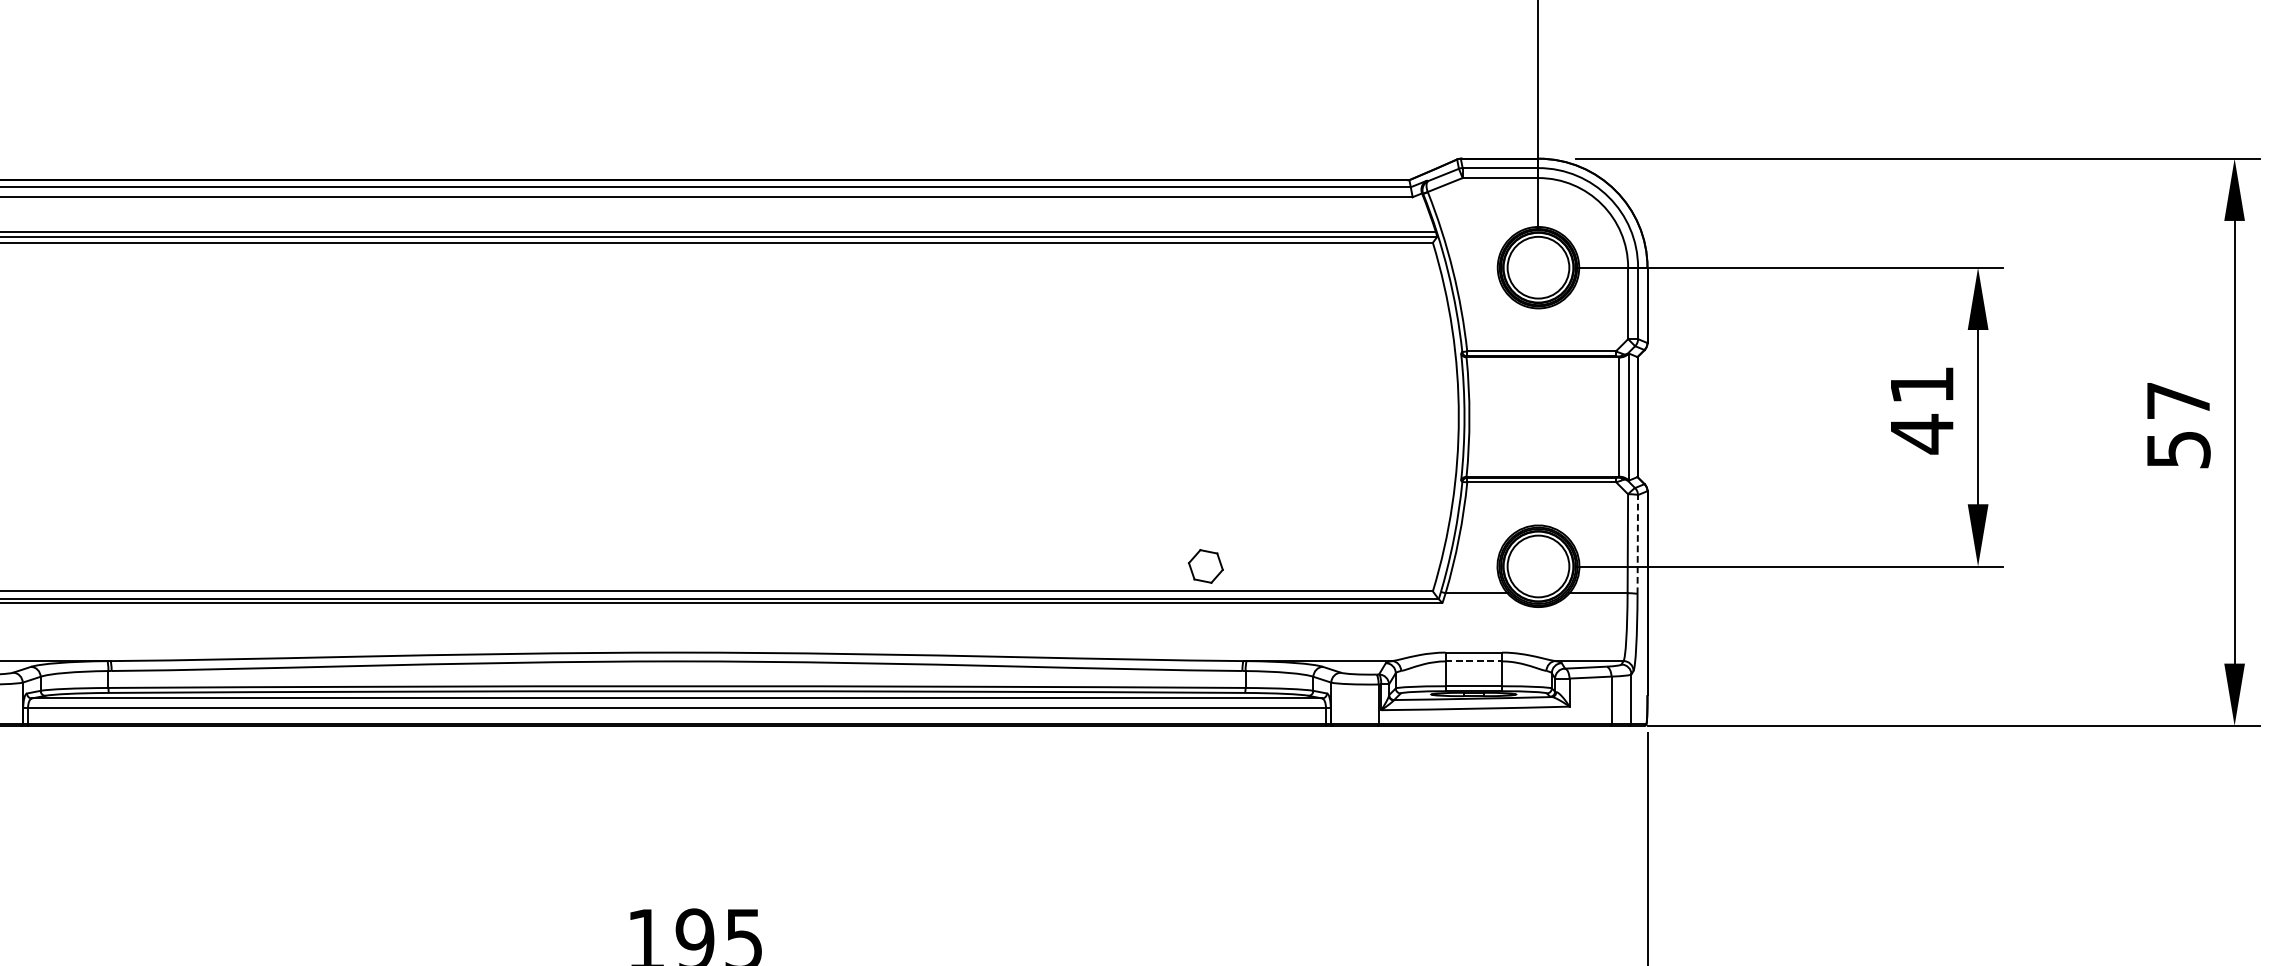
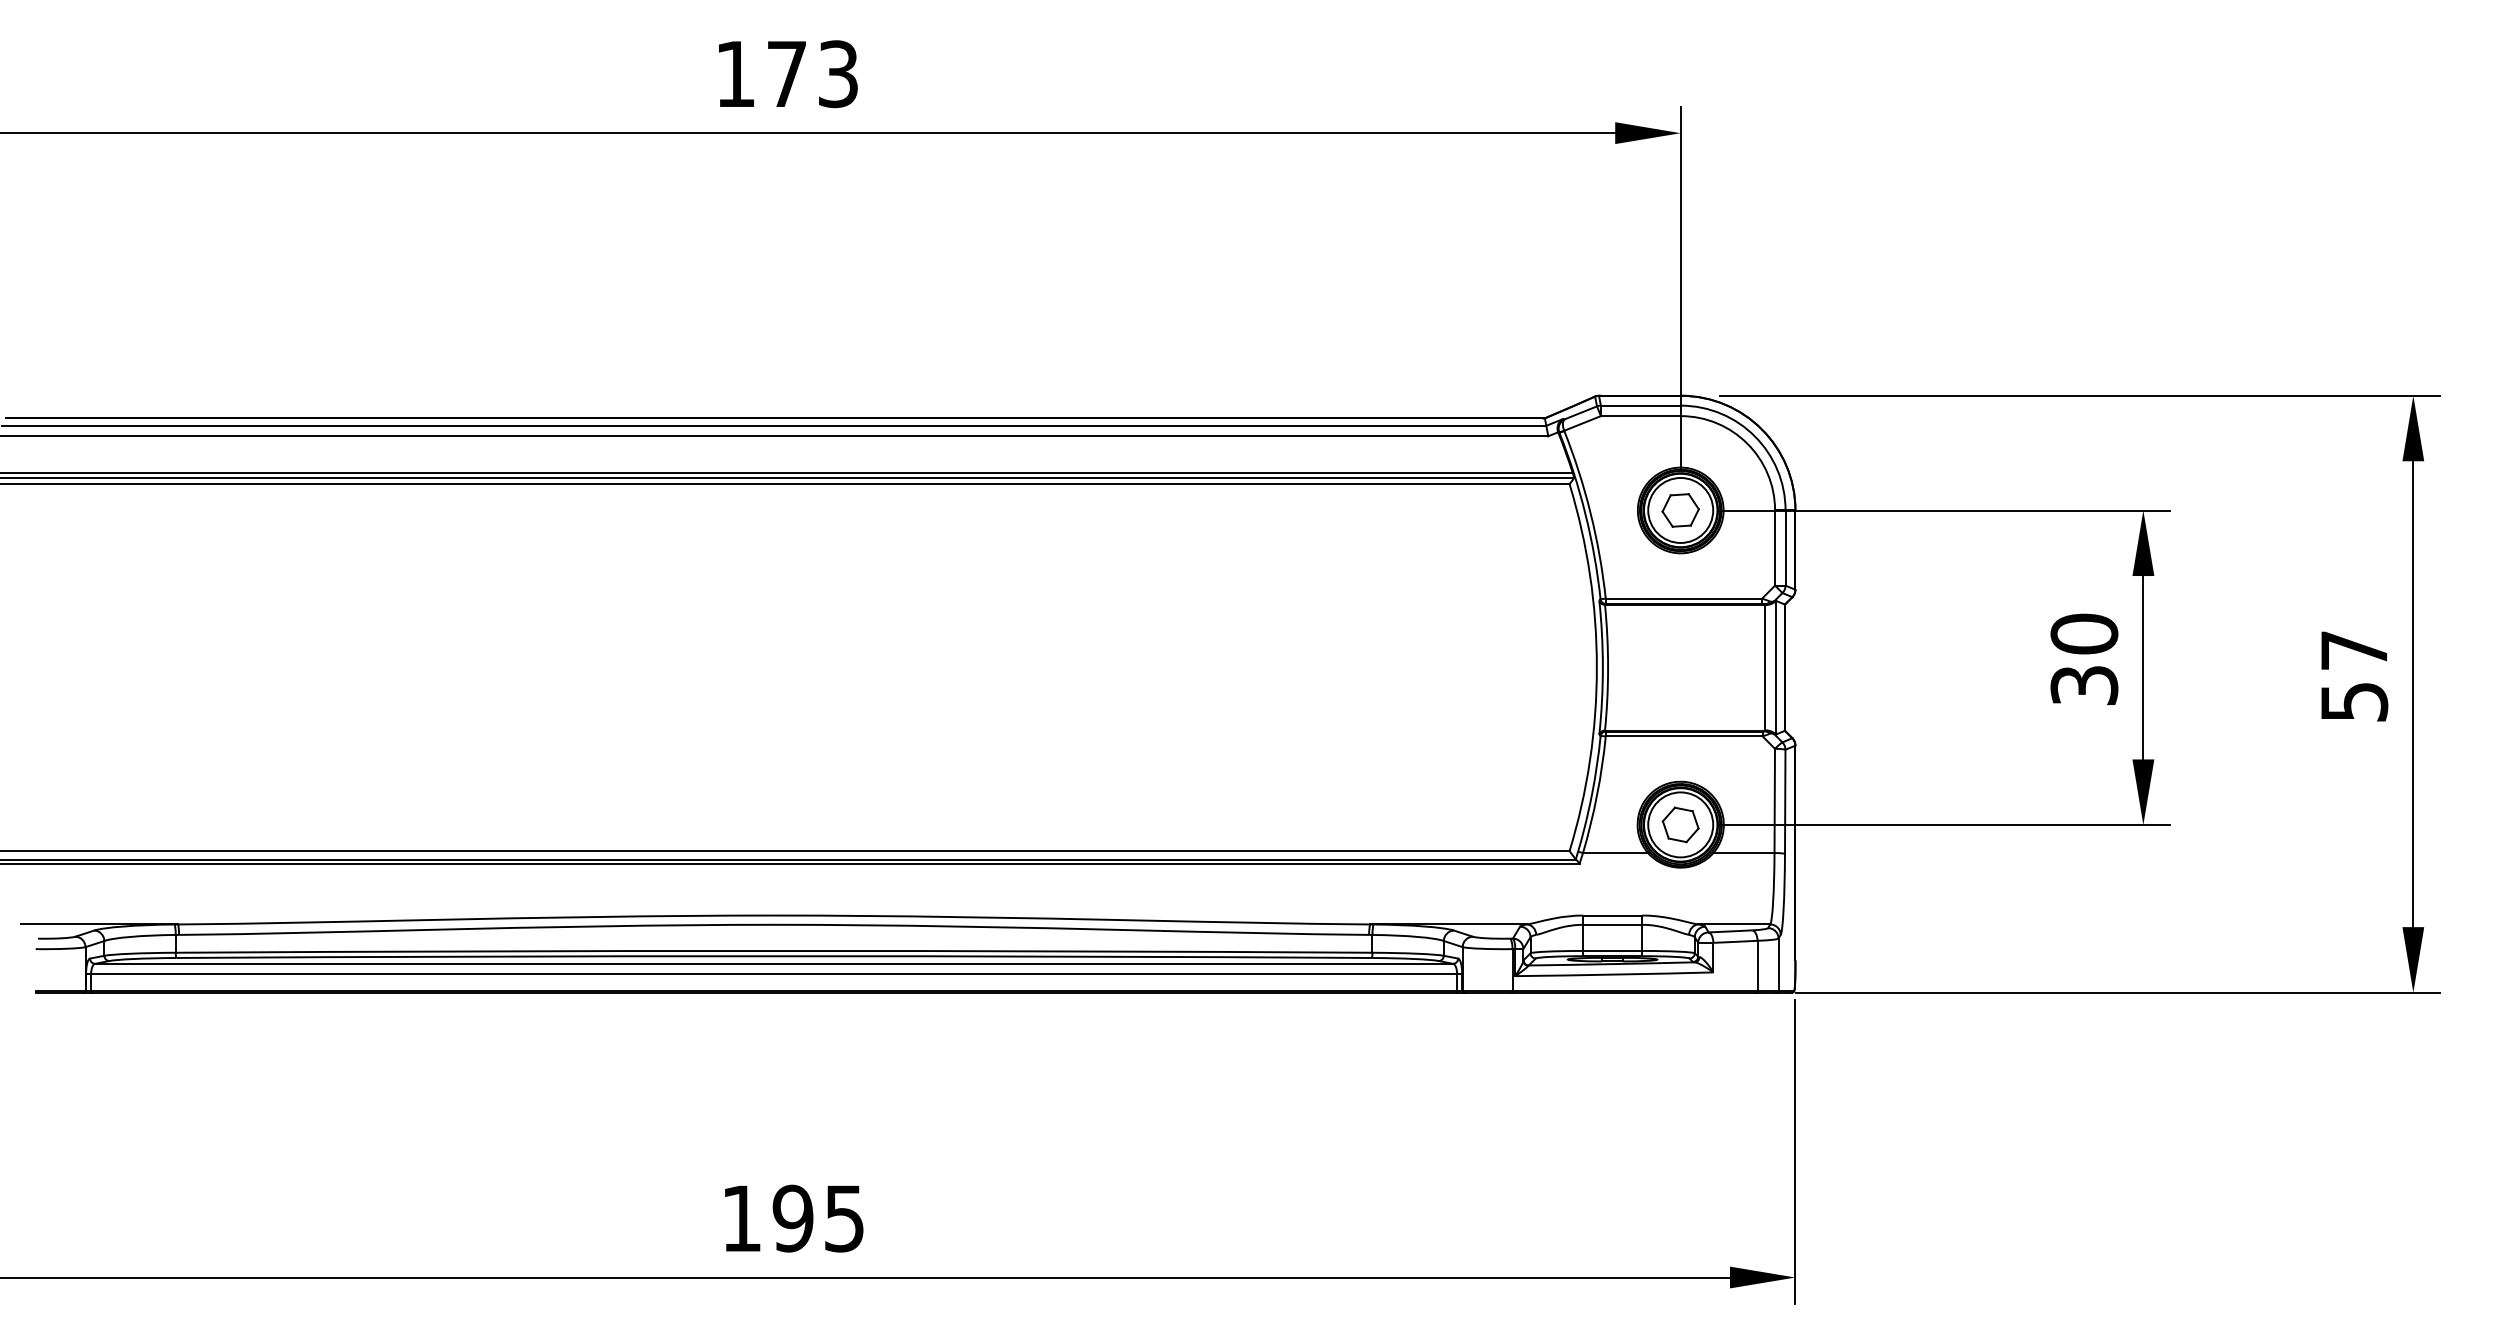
part: (1538, 267) -> (1680, 510), added
text: (1922, 410) -> (2084, 660), 41 -> 30
line: (1638, 544) -> (1785, 801), dashed -> solid
part: (1205, 566) -> (1680, 824), moved
line: (1473, 661) -> (1612, 924), dashed -> solid

